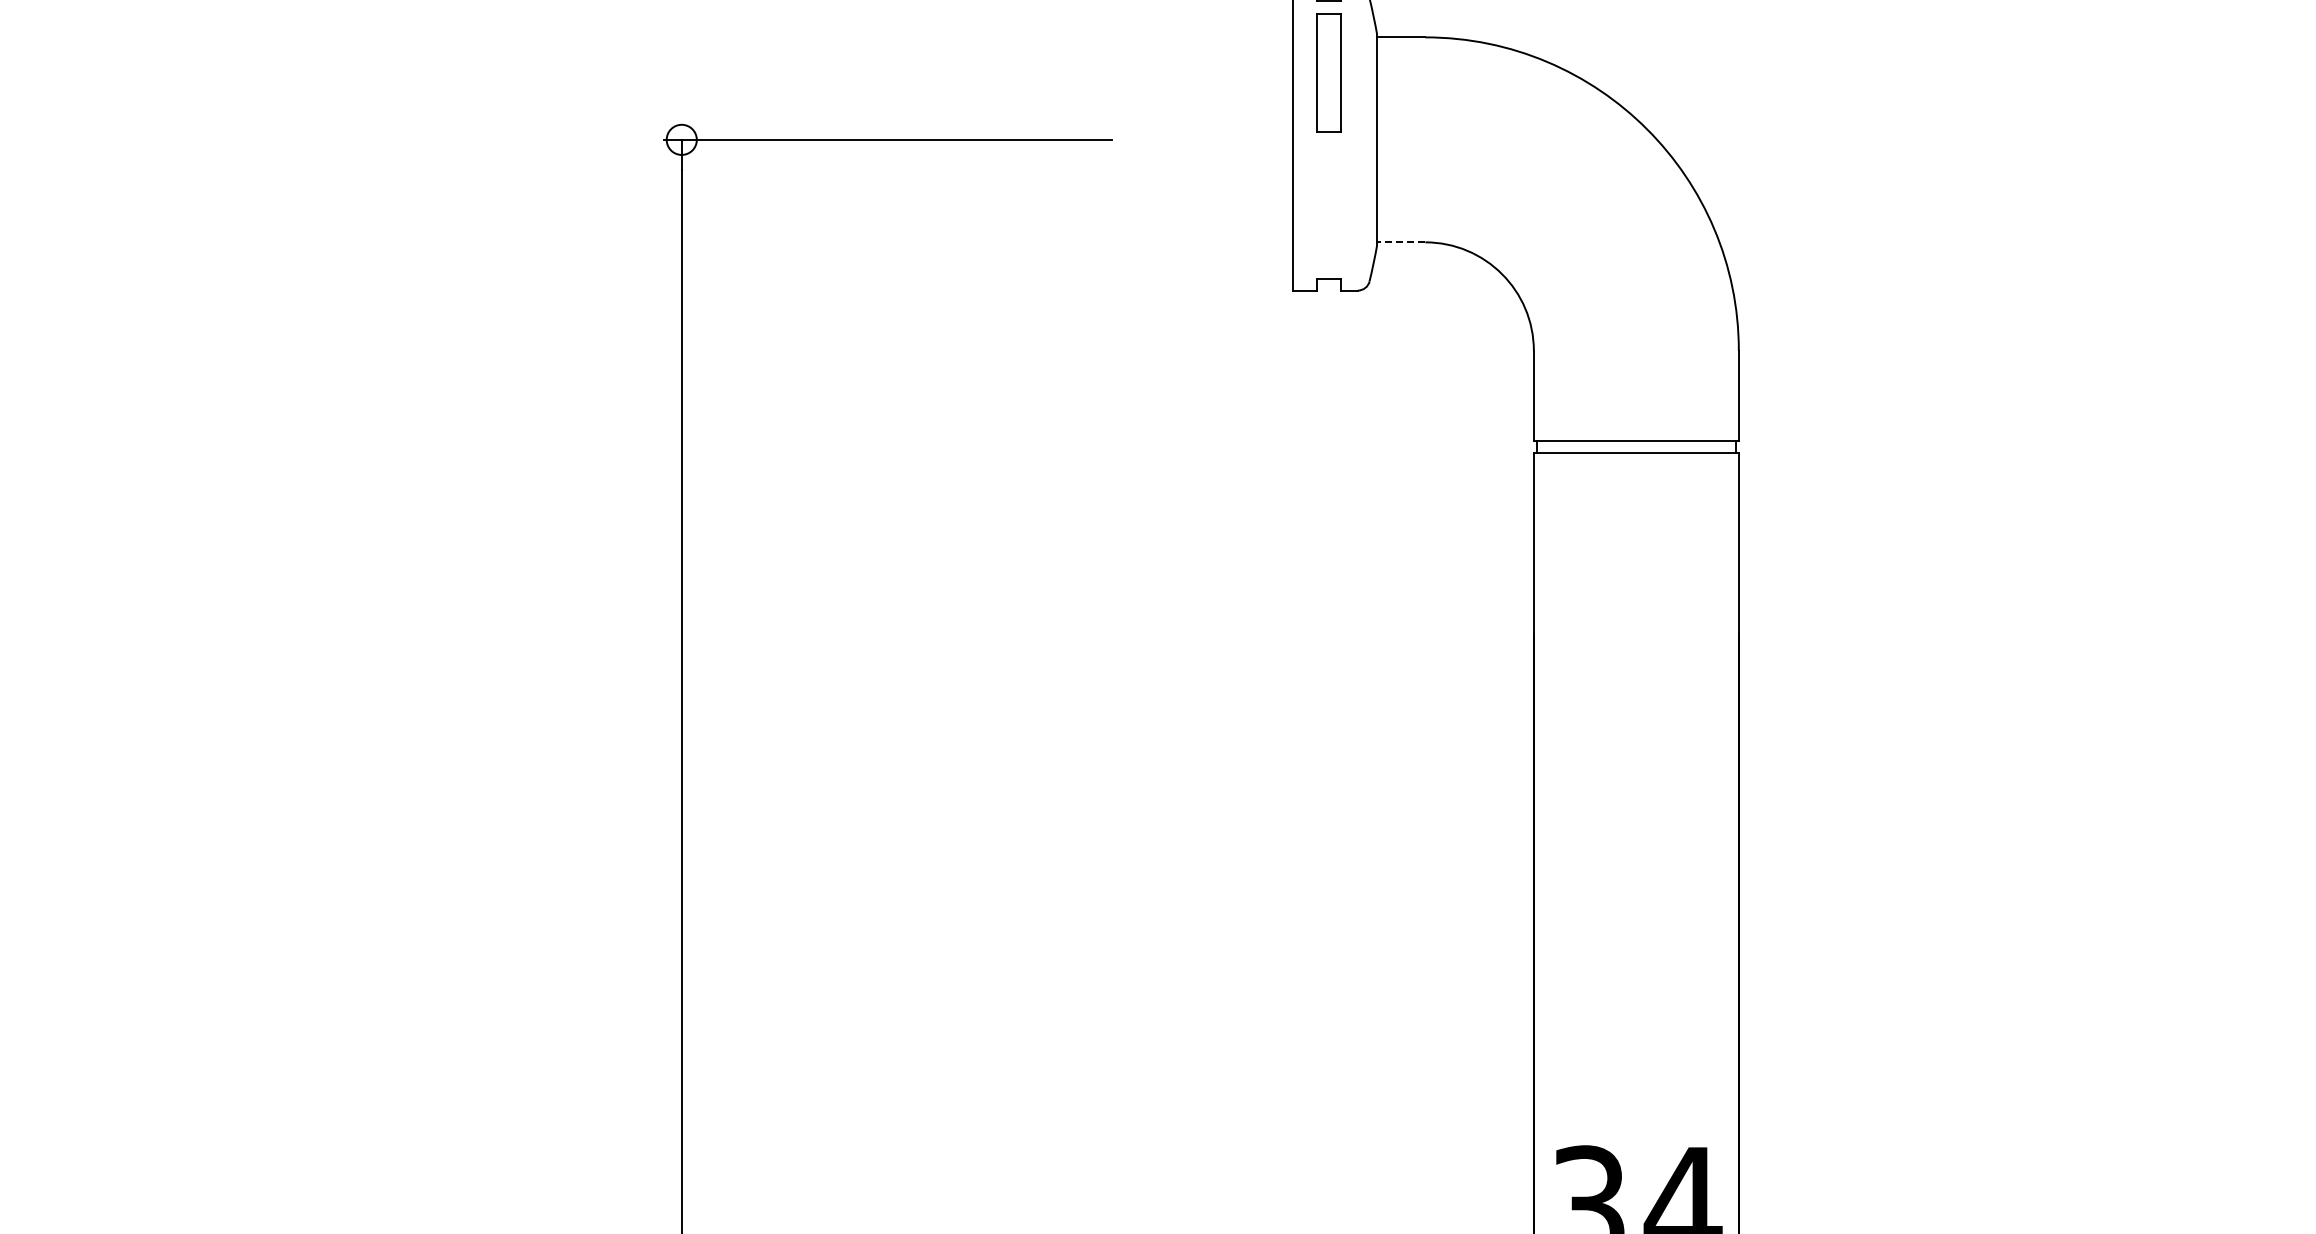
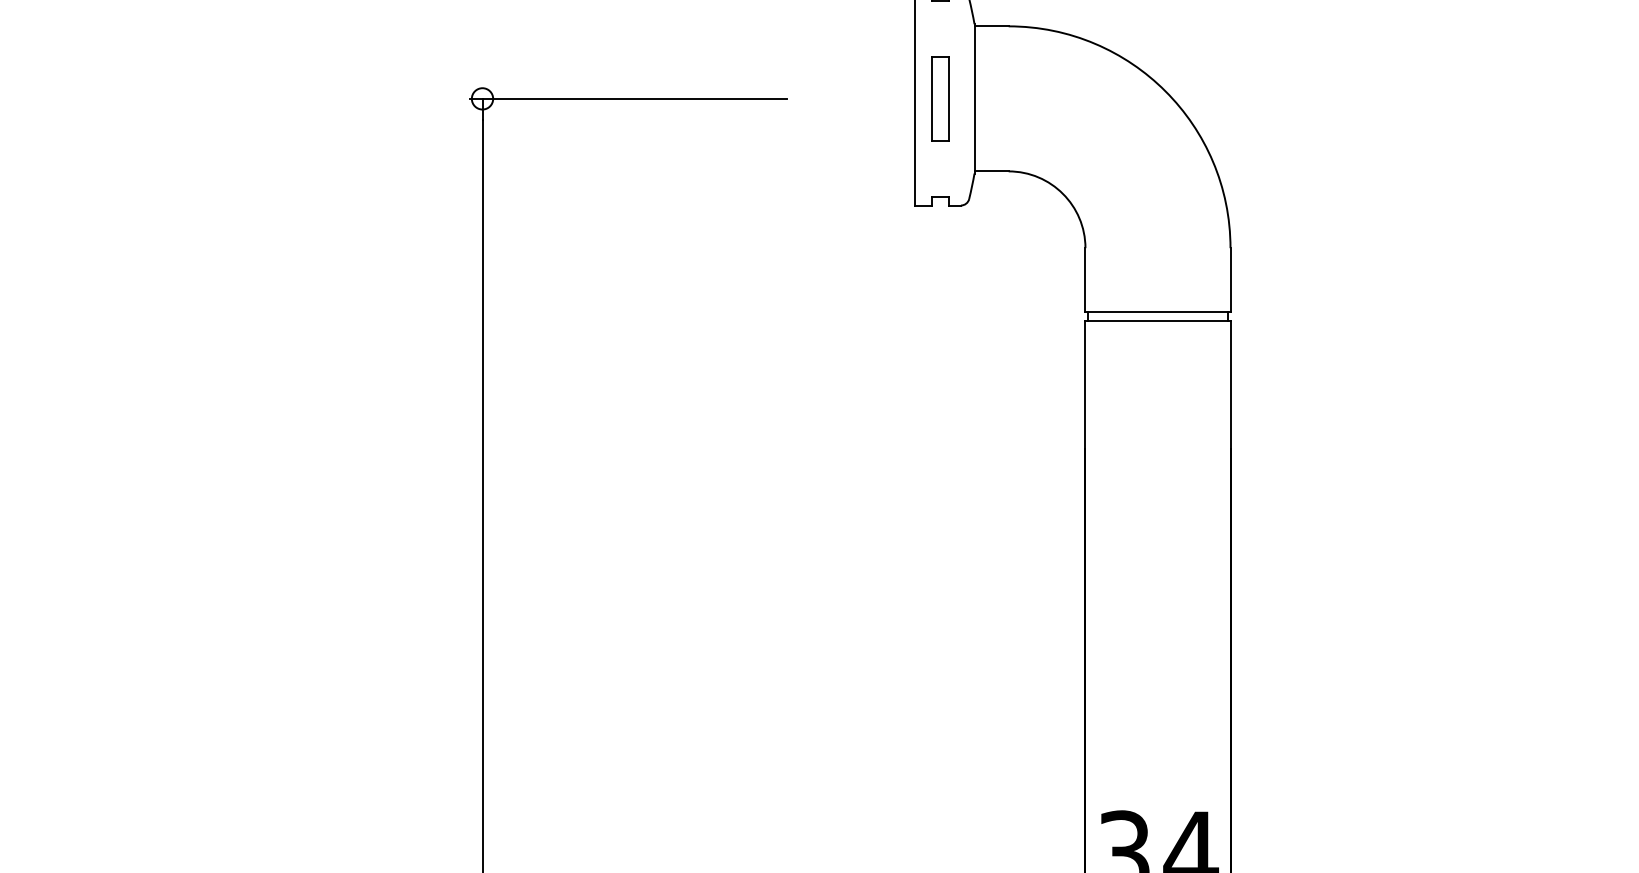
part: (1328, 72) -> (940, 98), moved
line: (1400, 242) -> (991, 171), dashed -> solid

